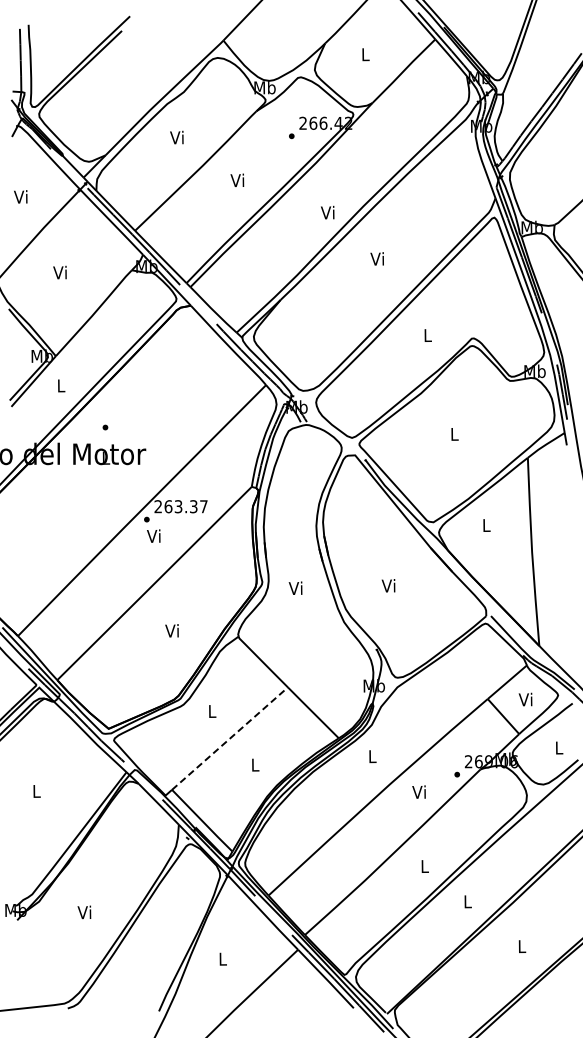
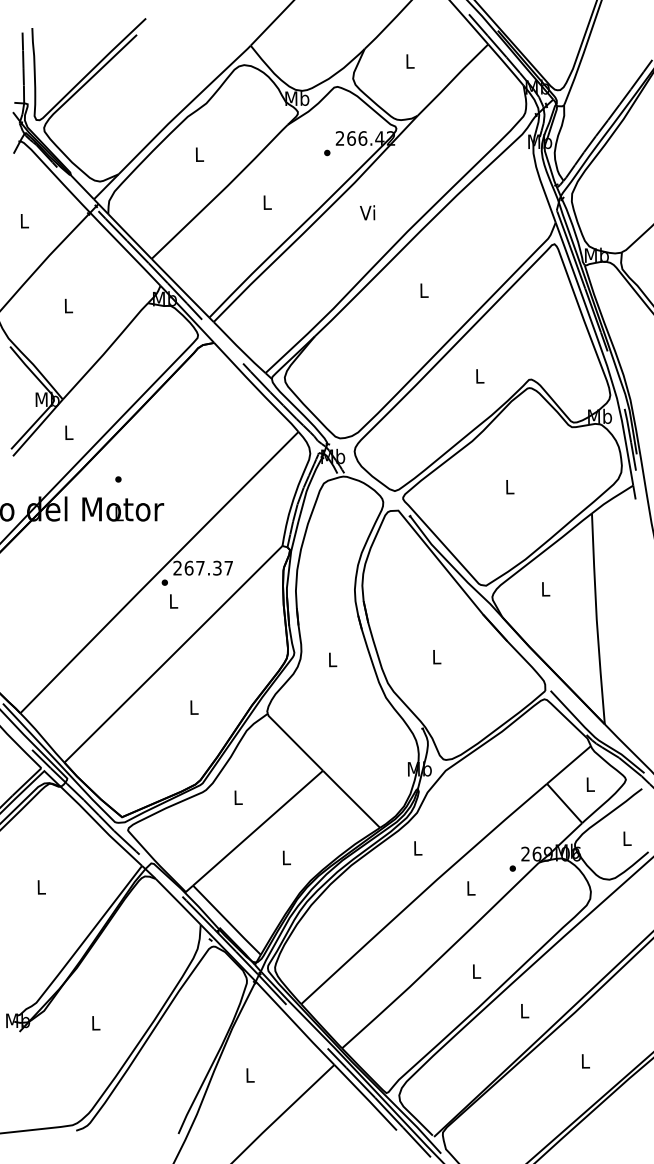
text: (176, 137) -> (198, 154), Vi -> L
text: (237, 180) -> (266, 202), Vi -> L
text: (20, 196) -> (23, 220), Vi -> L
text: (327, 212) -> (367, 212), moved
text: (376, 258) -> (422, 289), Vi -> L
text: (59, 272) -> (66, 305), Vi -> L
text: (178, 506) -> (200, 567), 263.37 -> 267.37
text: (153, 535) -> (172, 600), Vi -> L
text: (388, 585) -> (435, 656), Vi -> L
text: (295, 587) -> (331, 658), Vi -> L
text: (171, 630) -> (192, 706), Vi -> L
text: (525, 699) -> (589, 784), Vi -> L
line: (229, 738) -> (257, 828), dashed -> solid
text: (418, 791) -> (469, 887), Vi -> L
text: (84, 912) -> (94, 1023), Vi -> L

